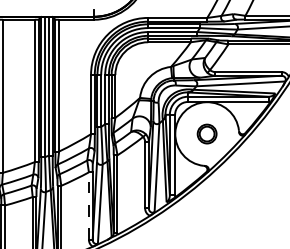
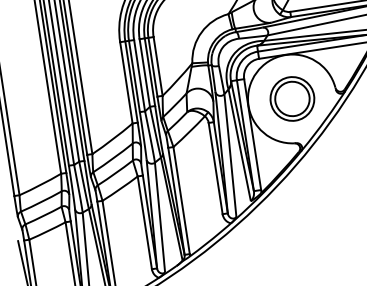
part: (206, 133) -> (291, 98), size x1.67
line: (88, 206) -> (144, 223), dashed -> solid

